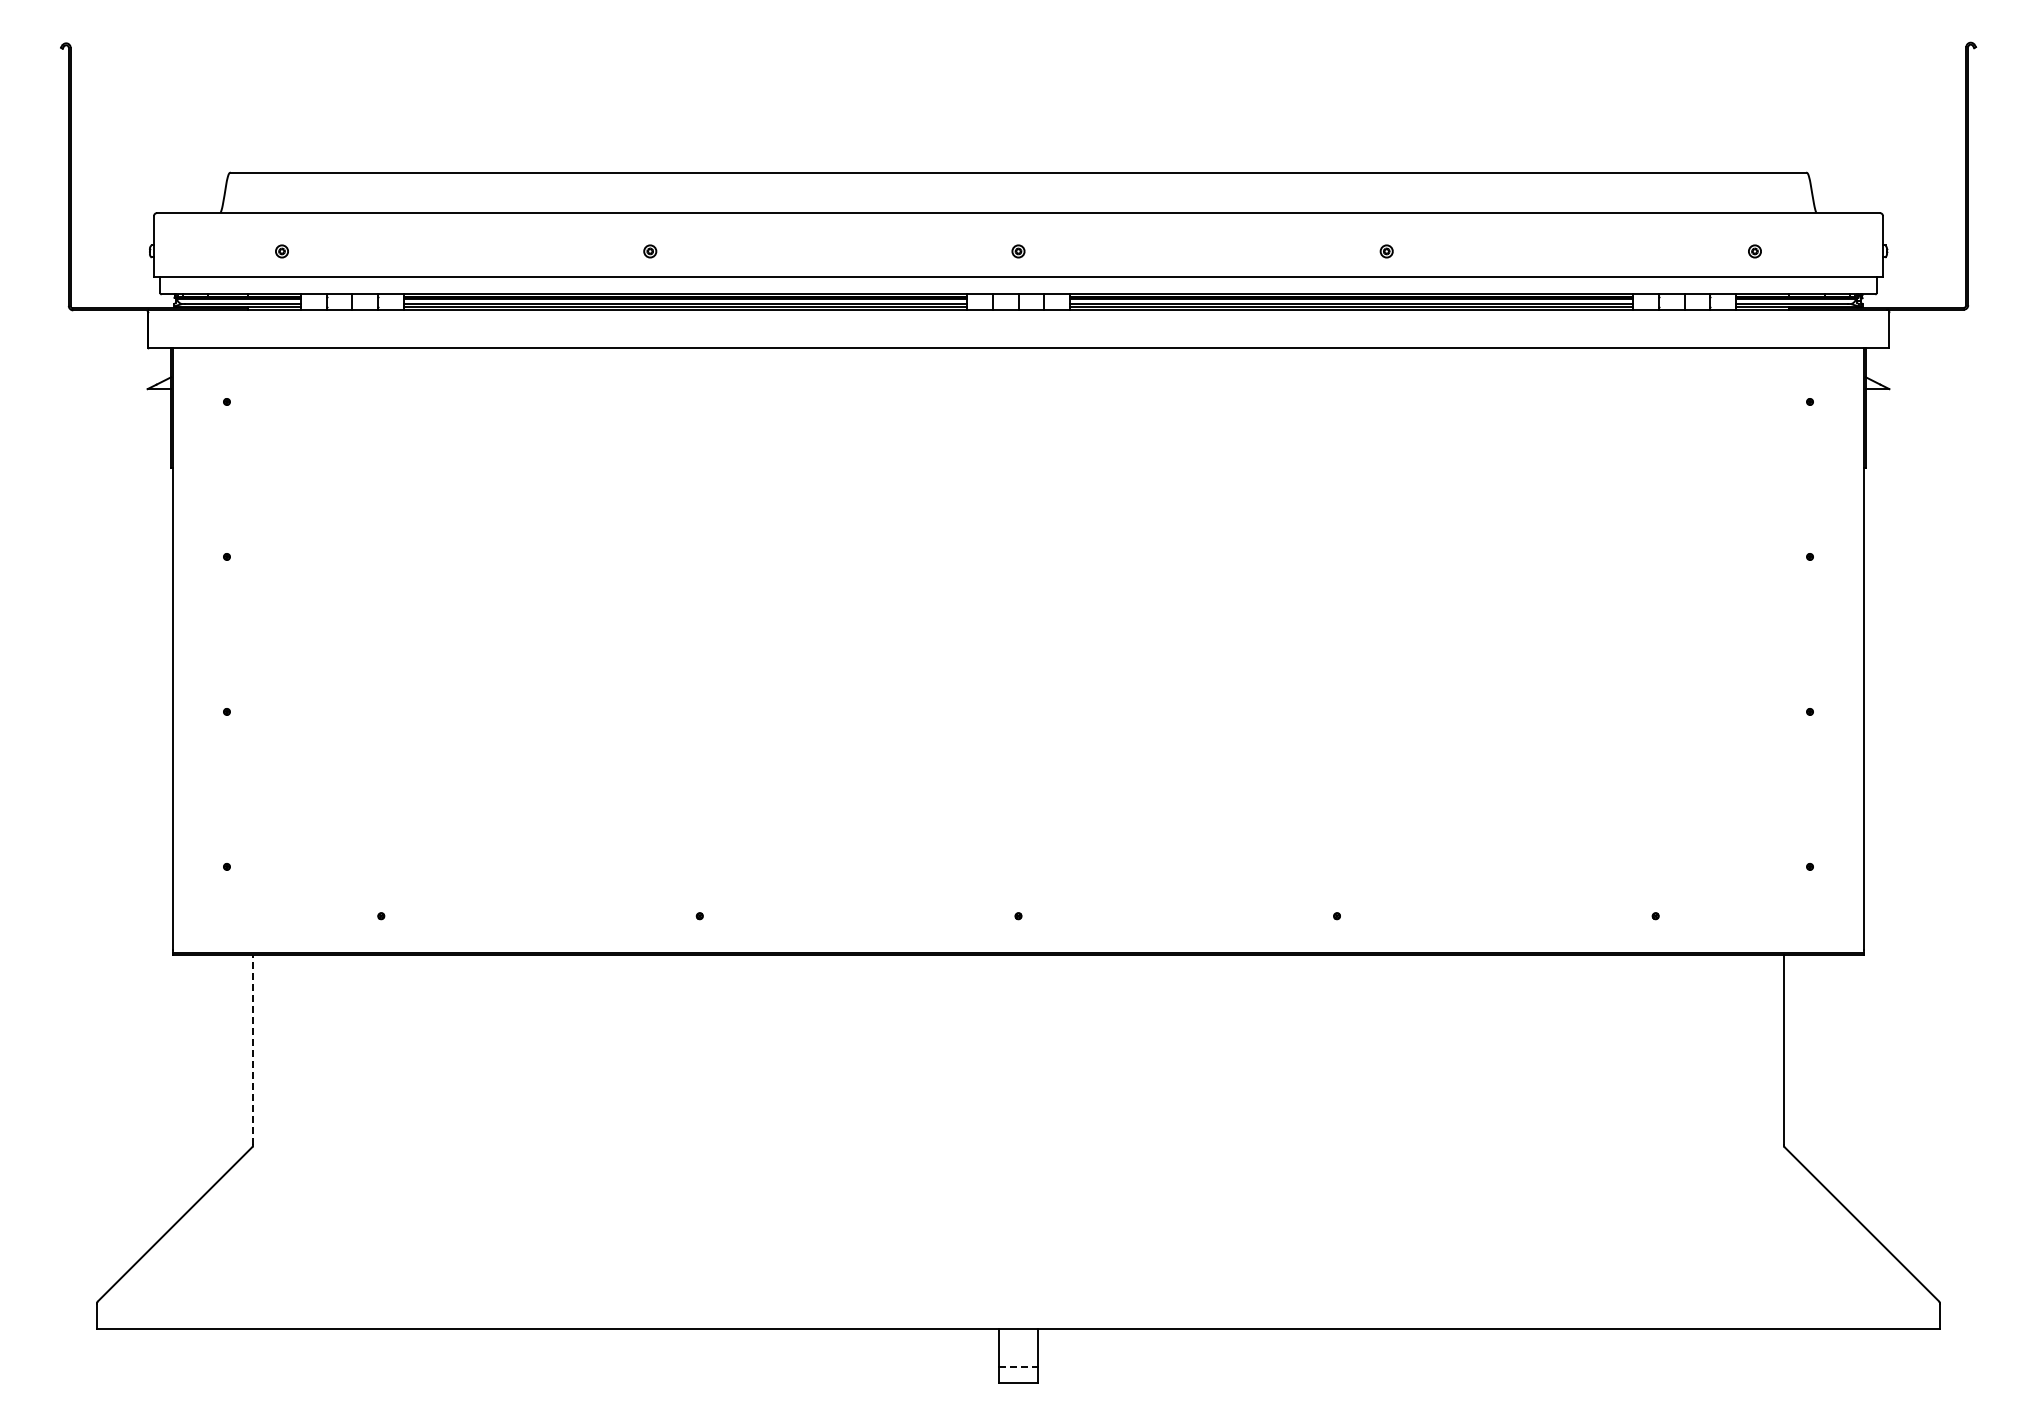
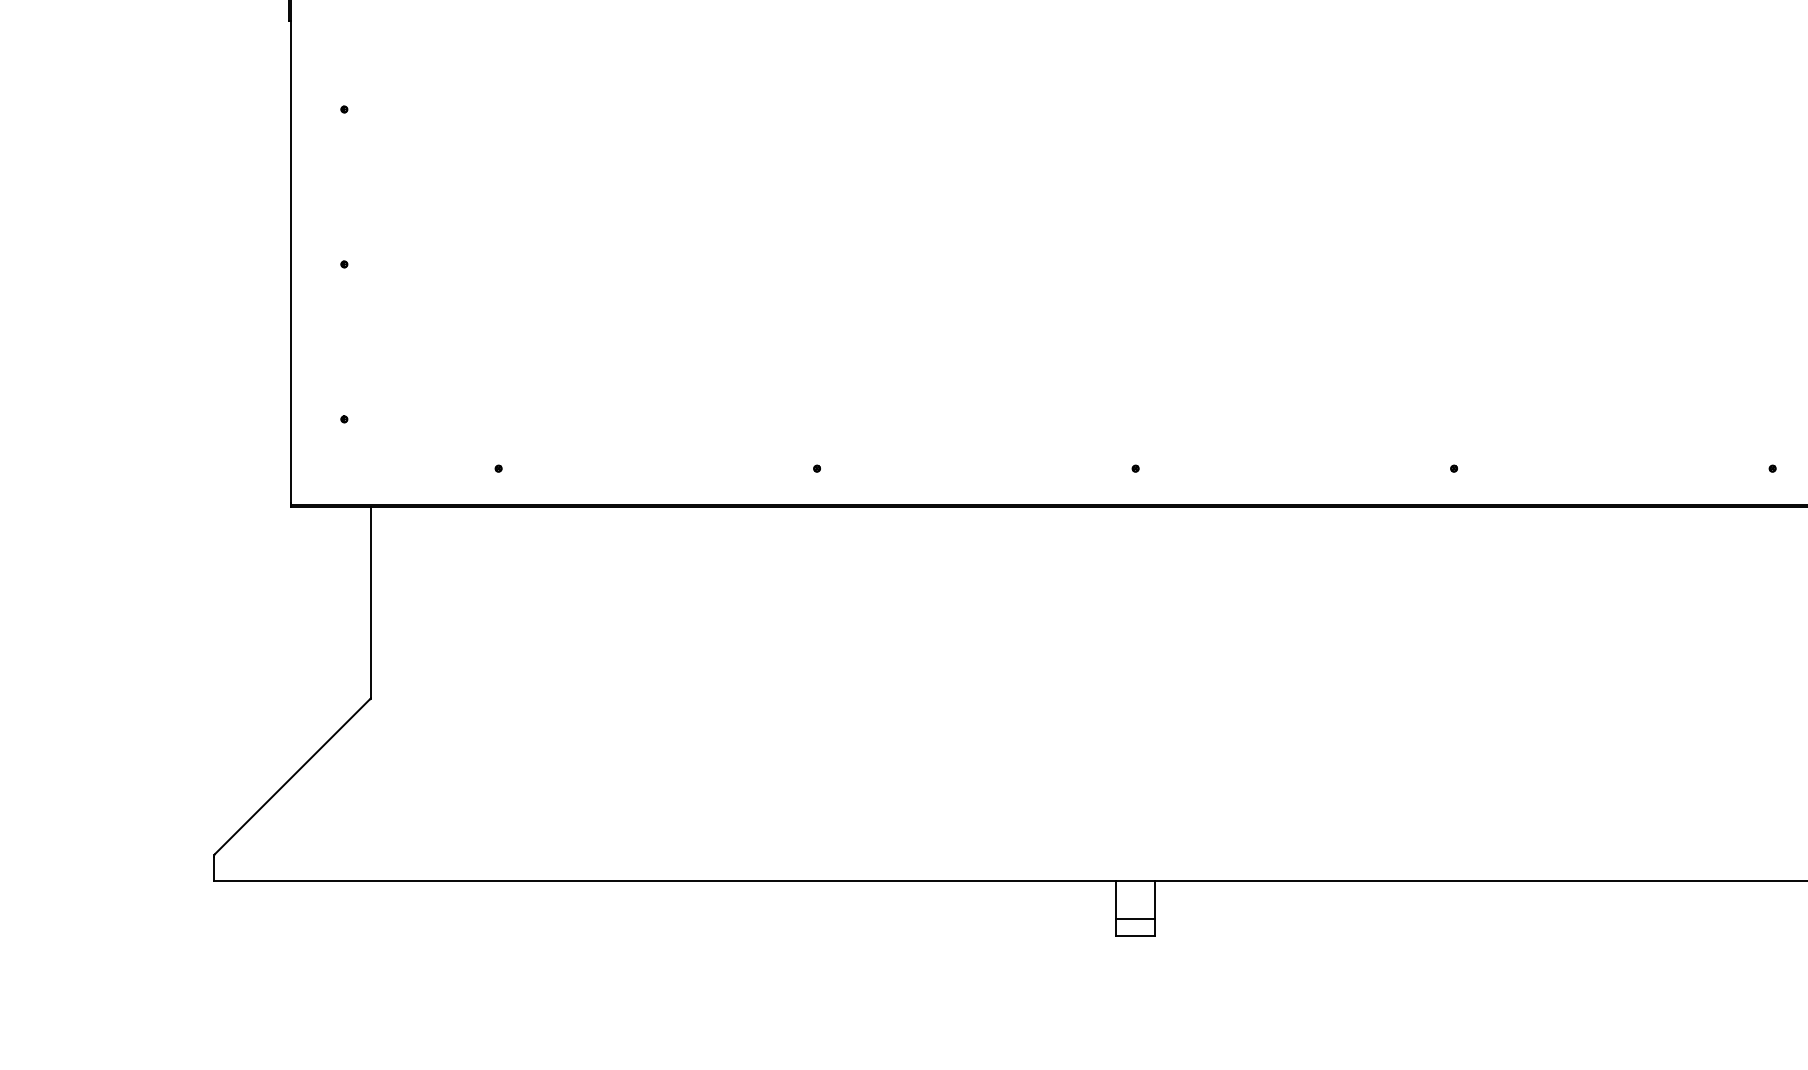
line: (253, 1049) -> (370, 601), dashed -> solid
line: (1019, 1366) -> (1136, 918), dashed -> solid

